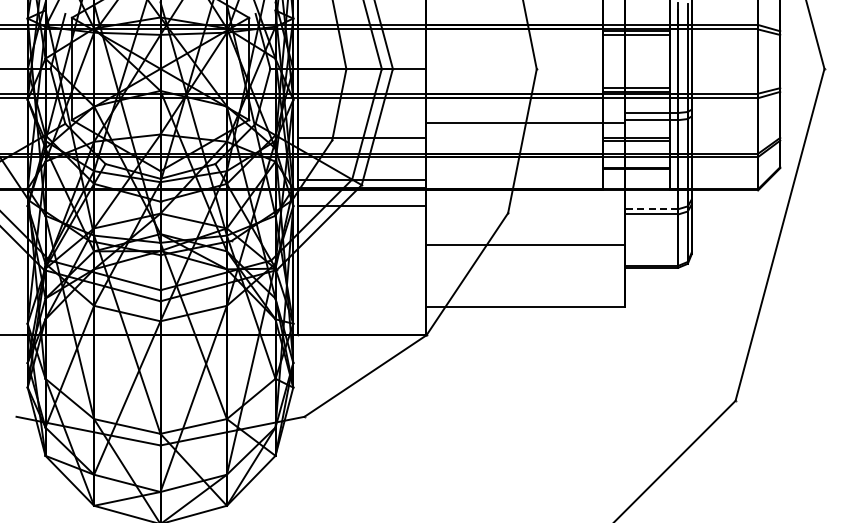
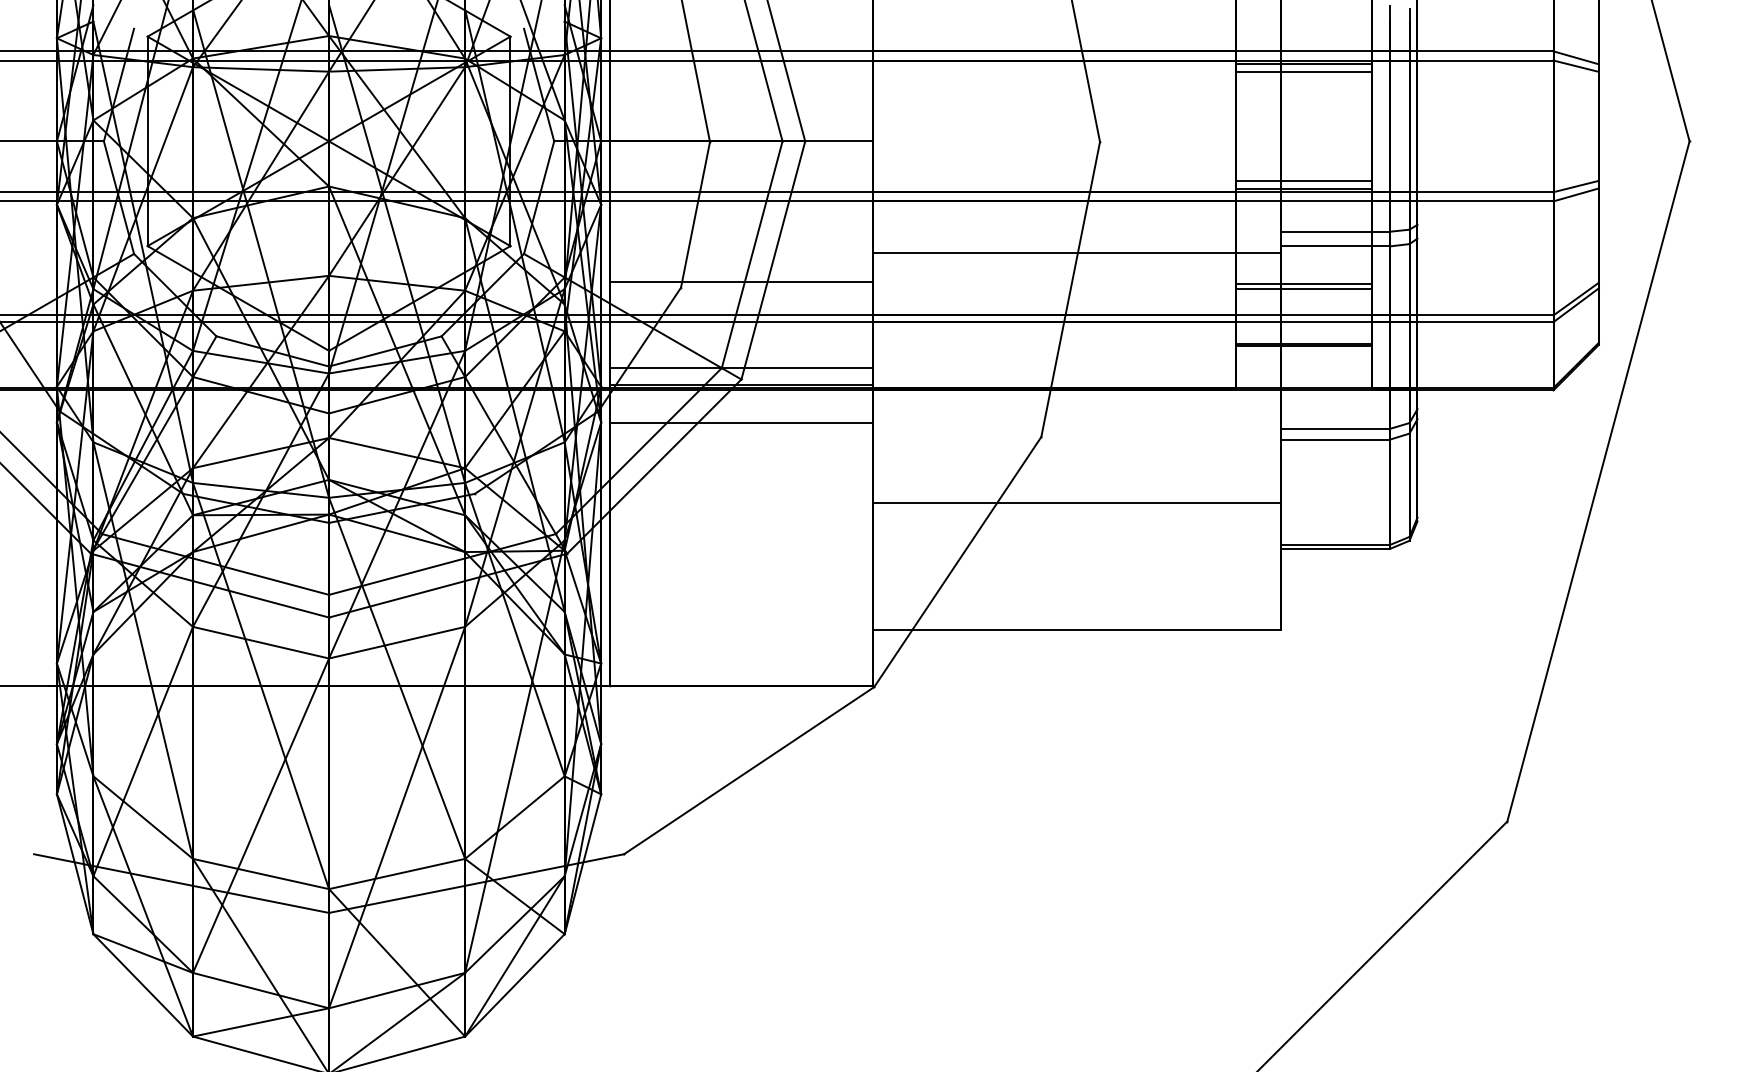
line: (651, 209) -> (1335, 429), dashed -> solid

